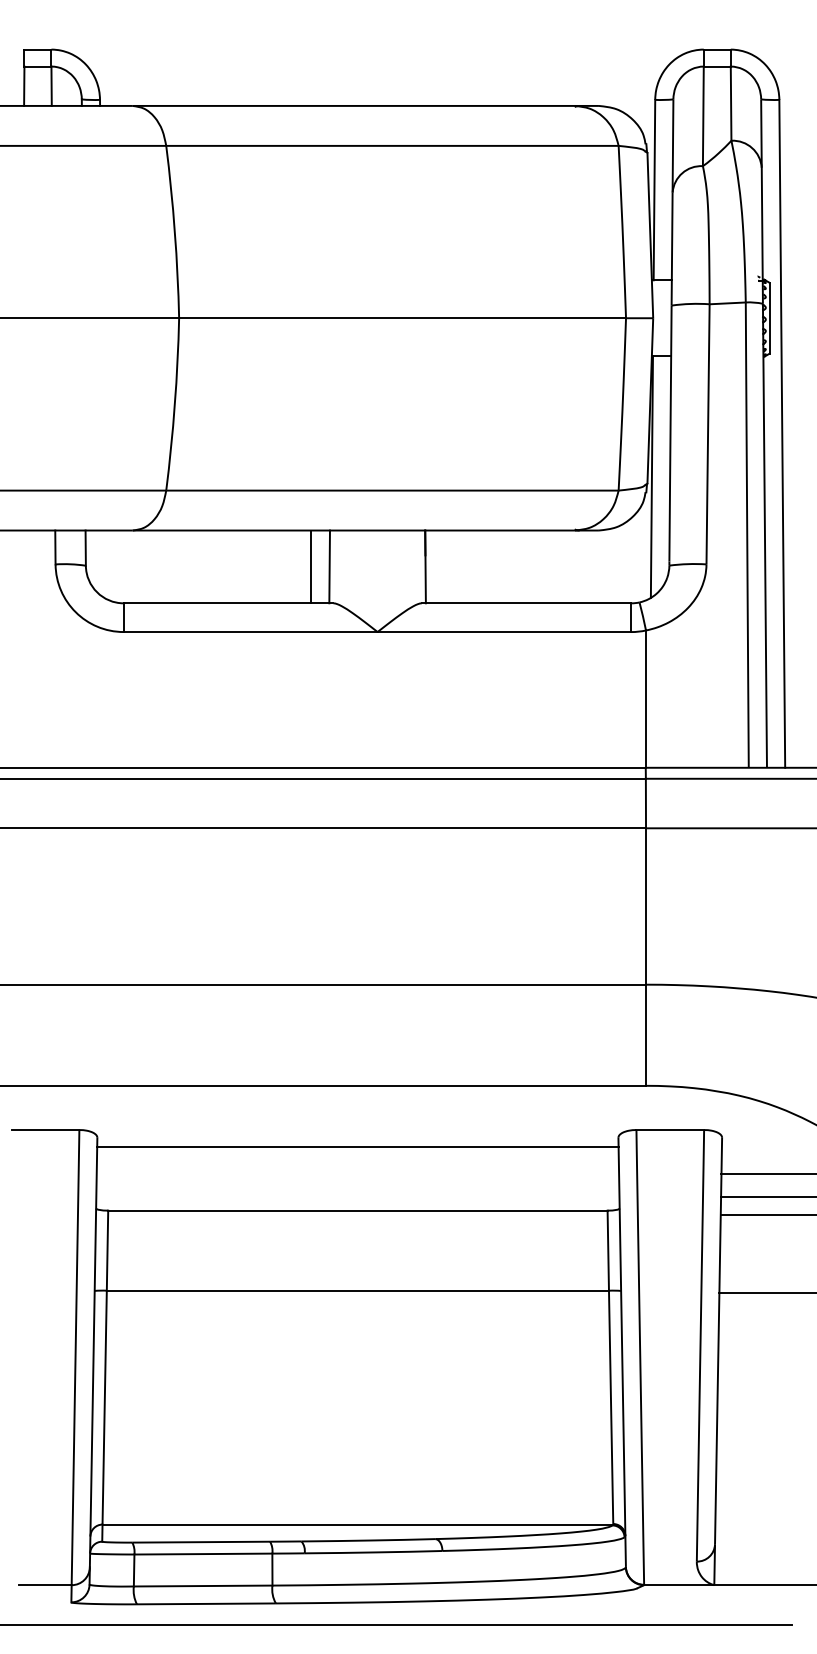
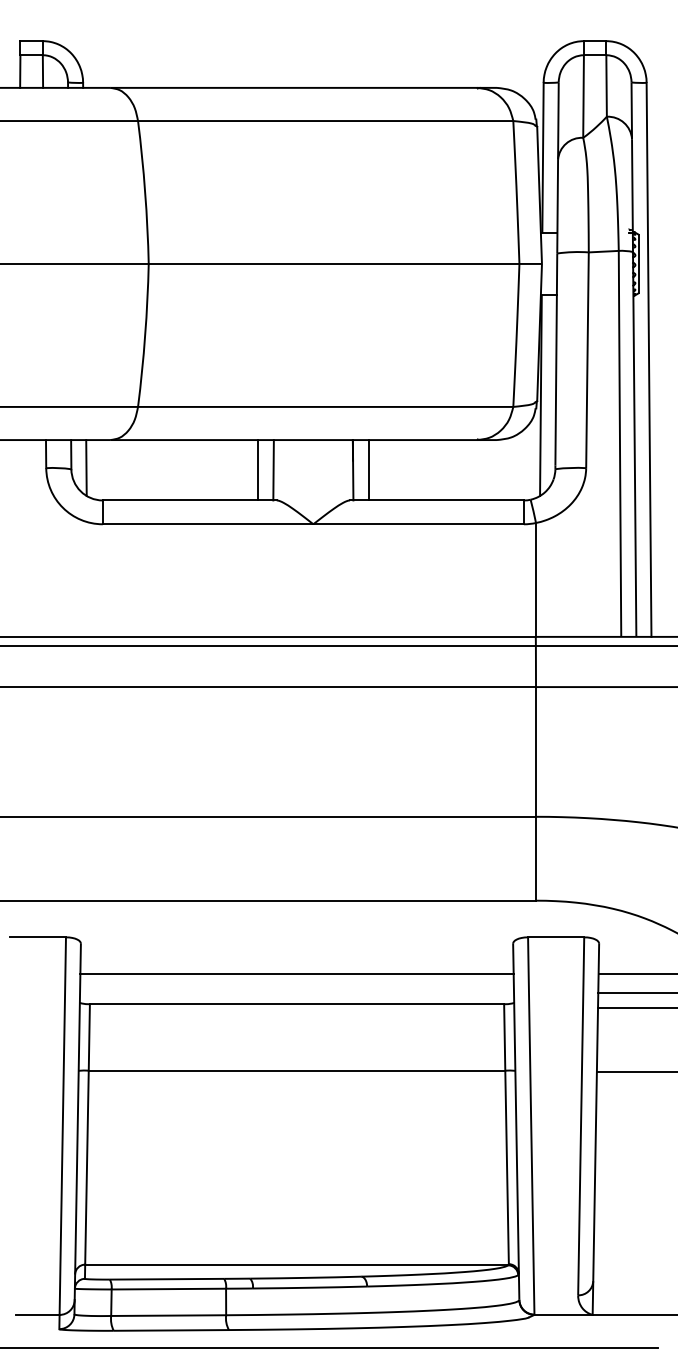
line: (103, 563) -> (86, 467), added
line: (444, 566) -> (368, 469), added
line: (357, 1147) -> (296, 974), moved

